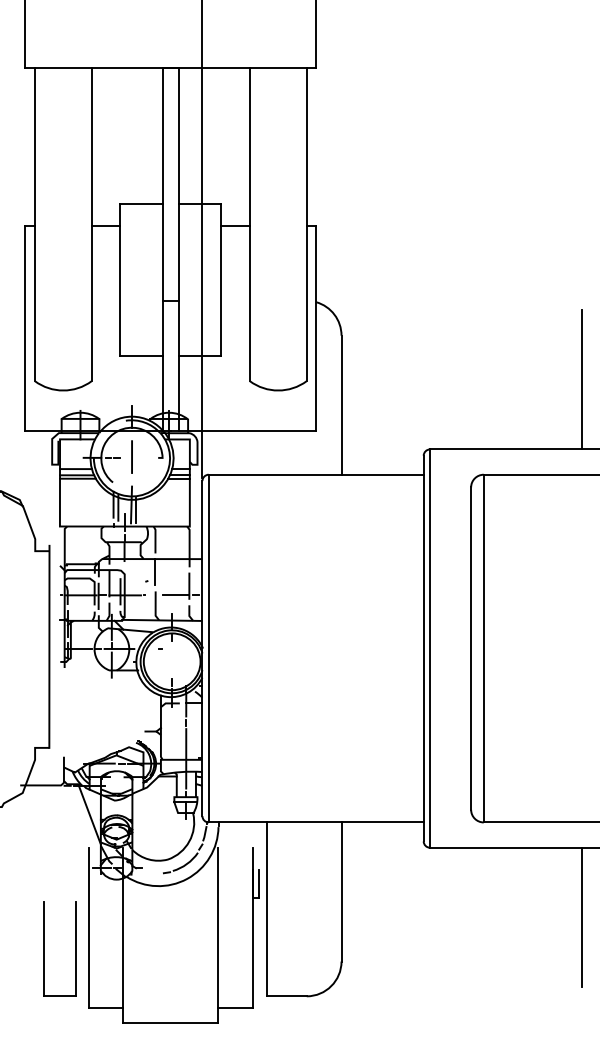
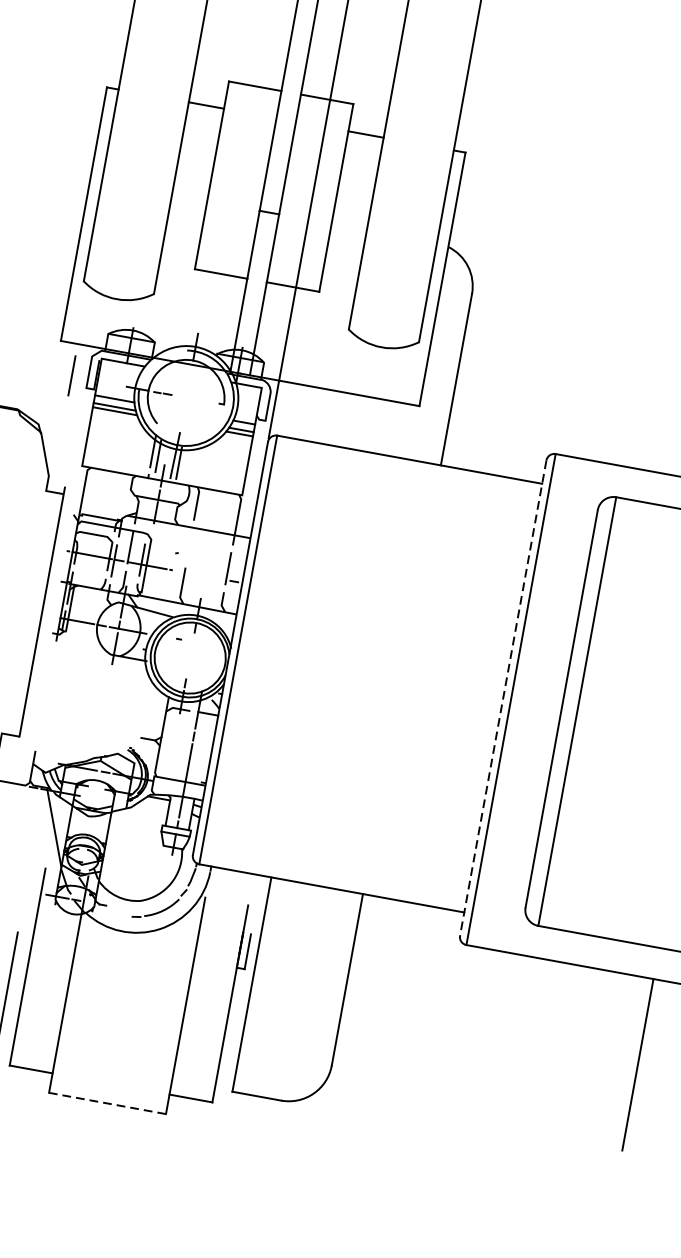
line: (131, 456) -> (71, 375), moved
line: (155, 572) -> (189, 544), removed
line: (175, 595) -> (209, 577), removed
line: (423, 648) -> (503, 697), solid -> dashed
line: (170, 1023) -> (107, 1103), solid -> dashed

